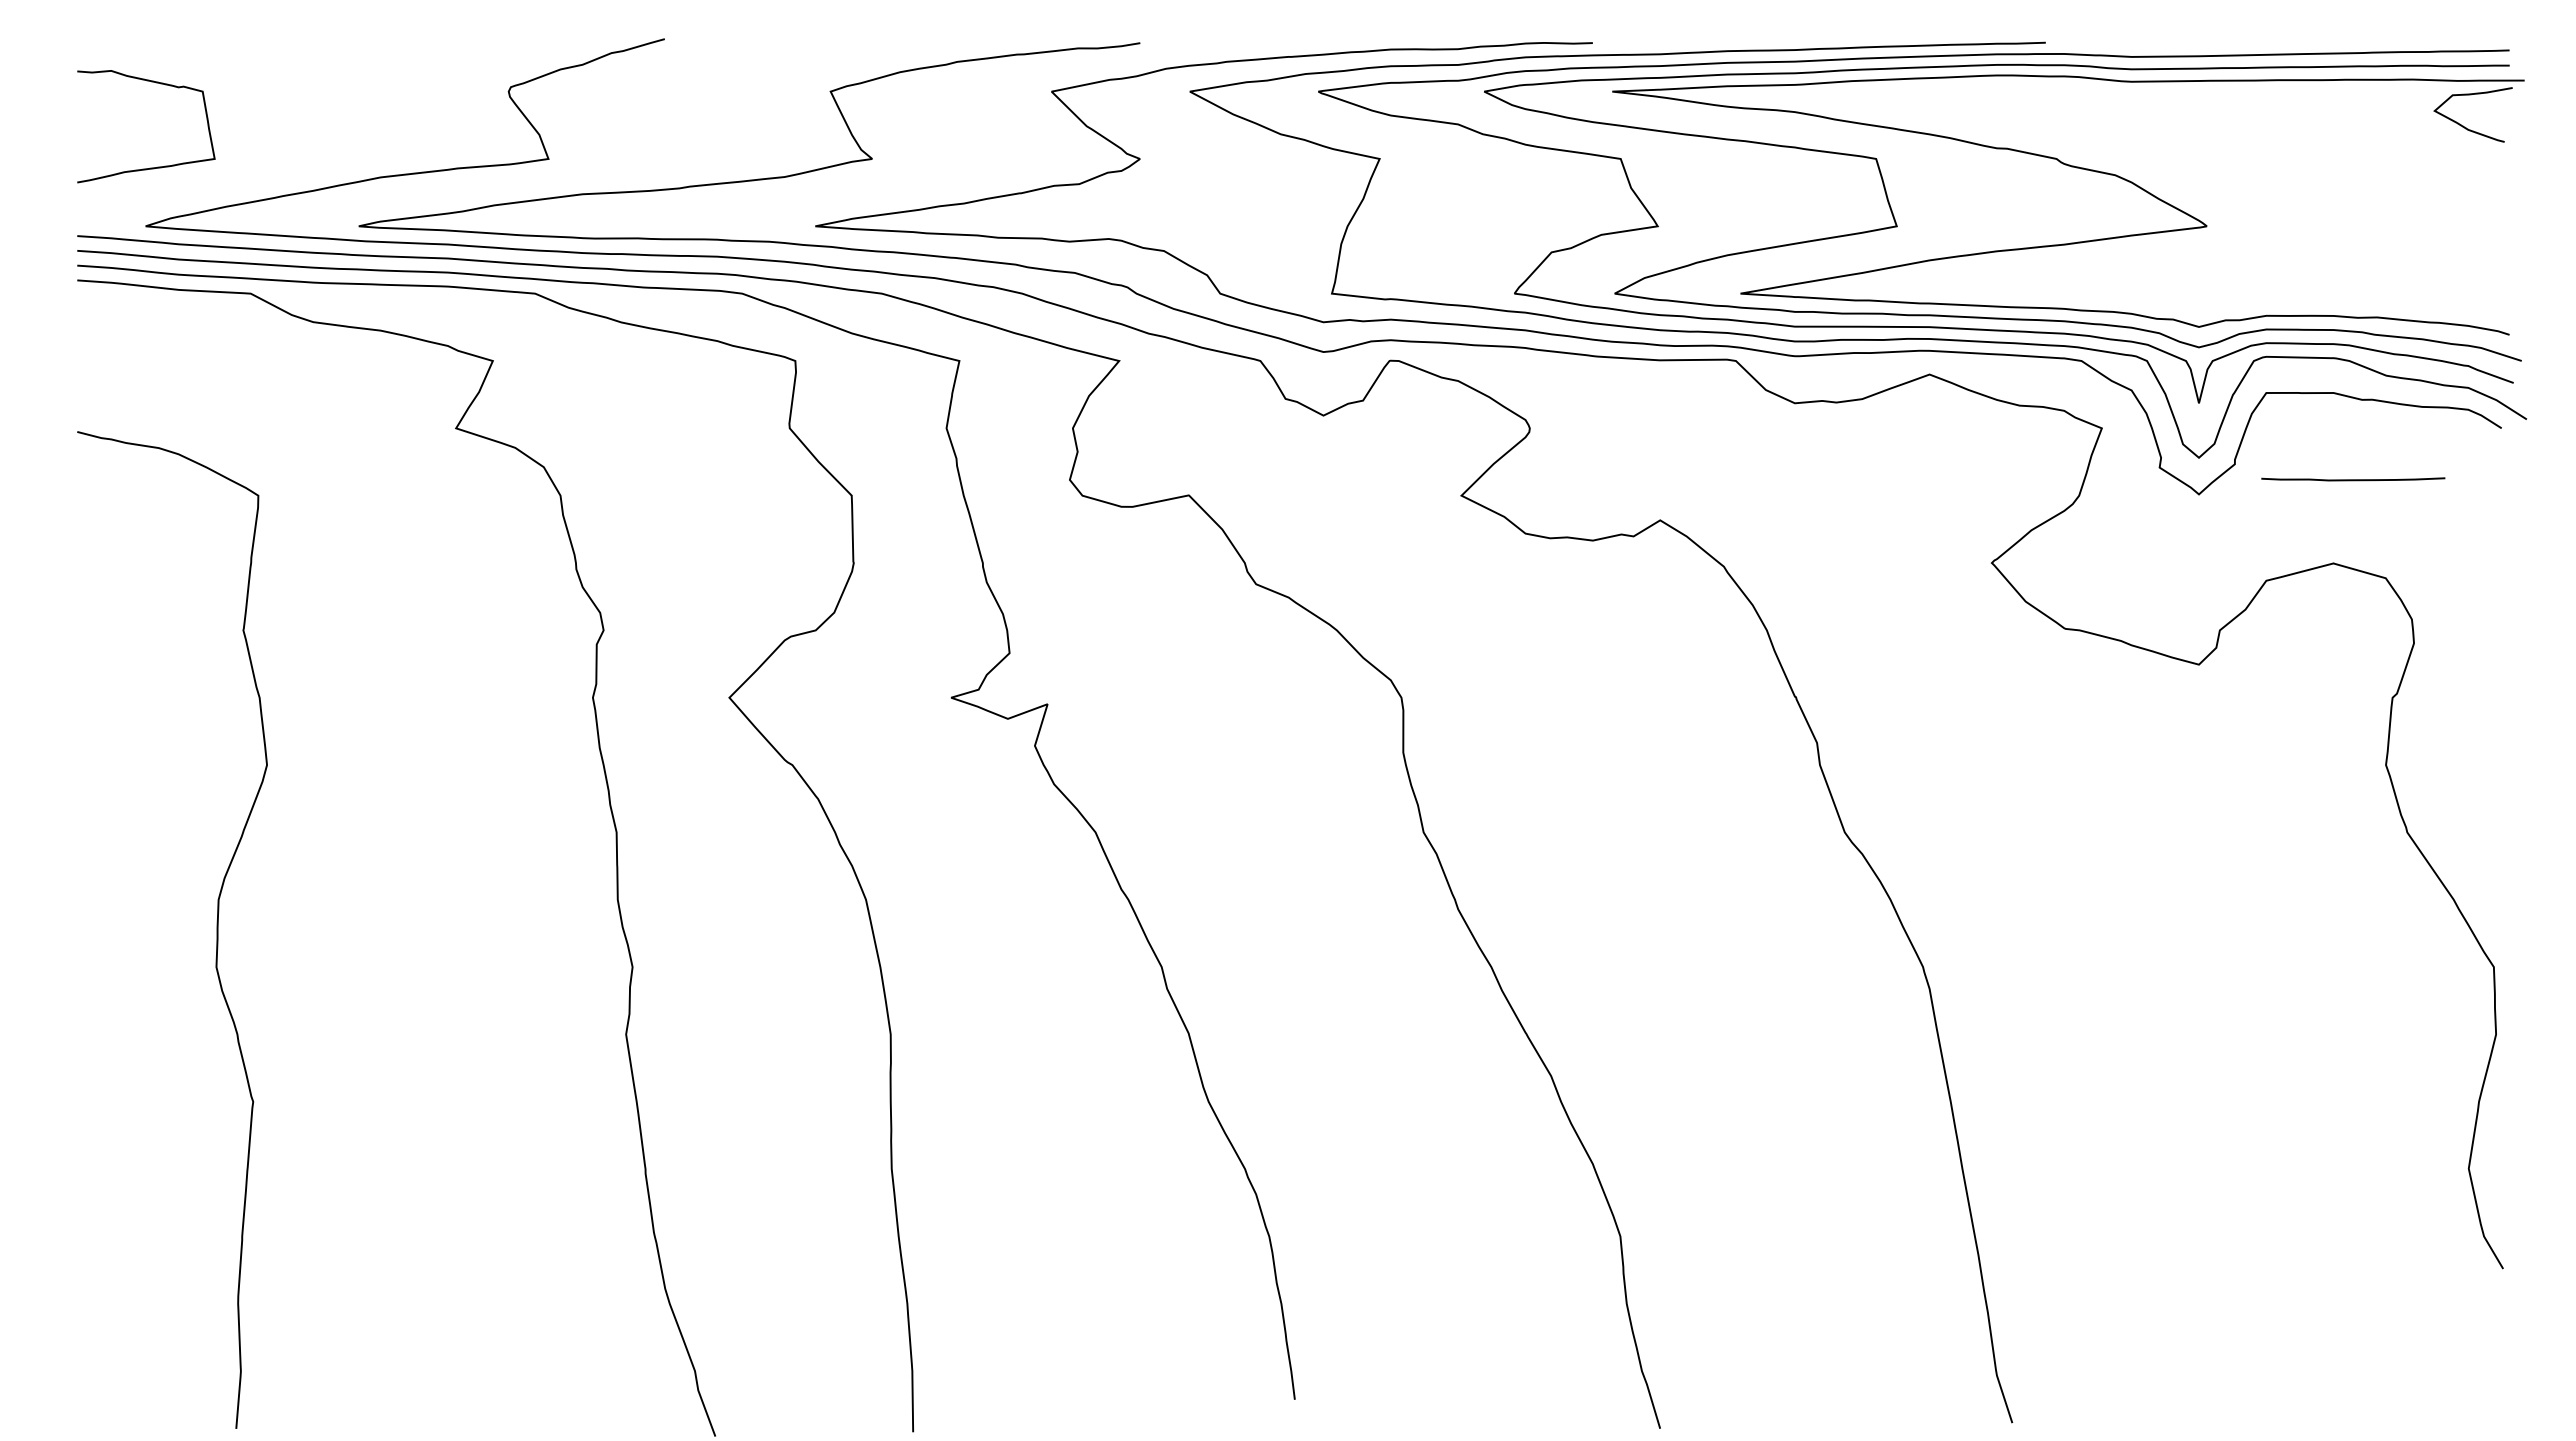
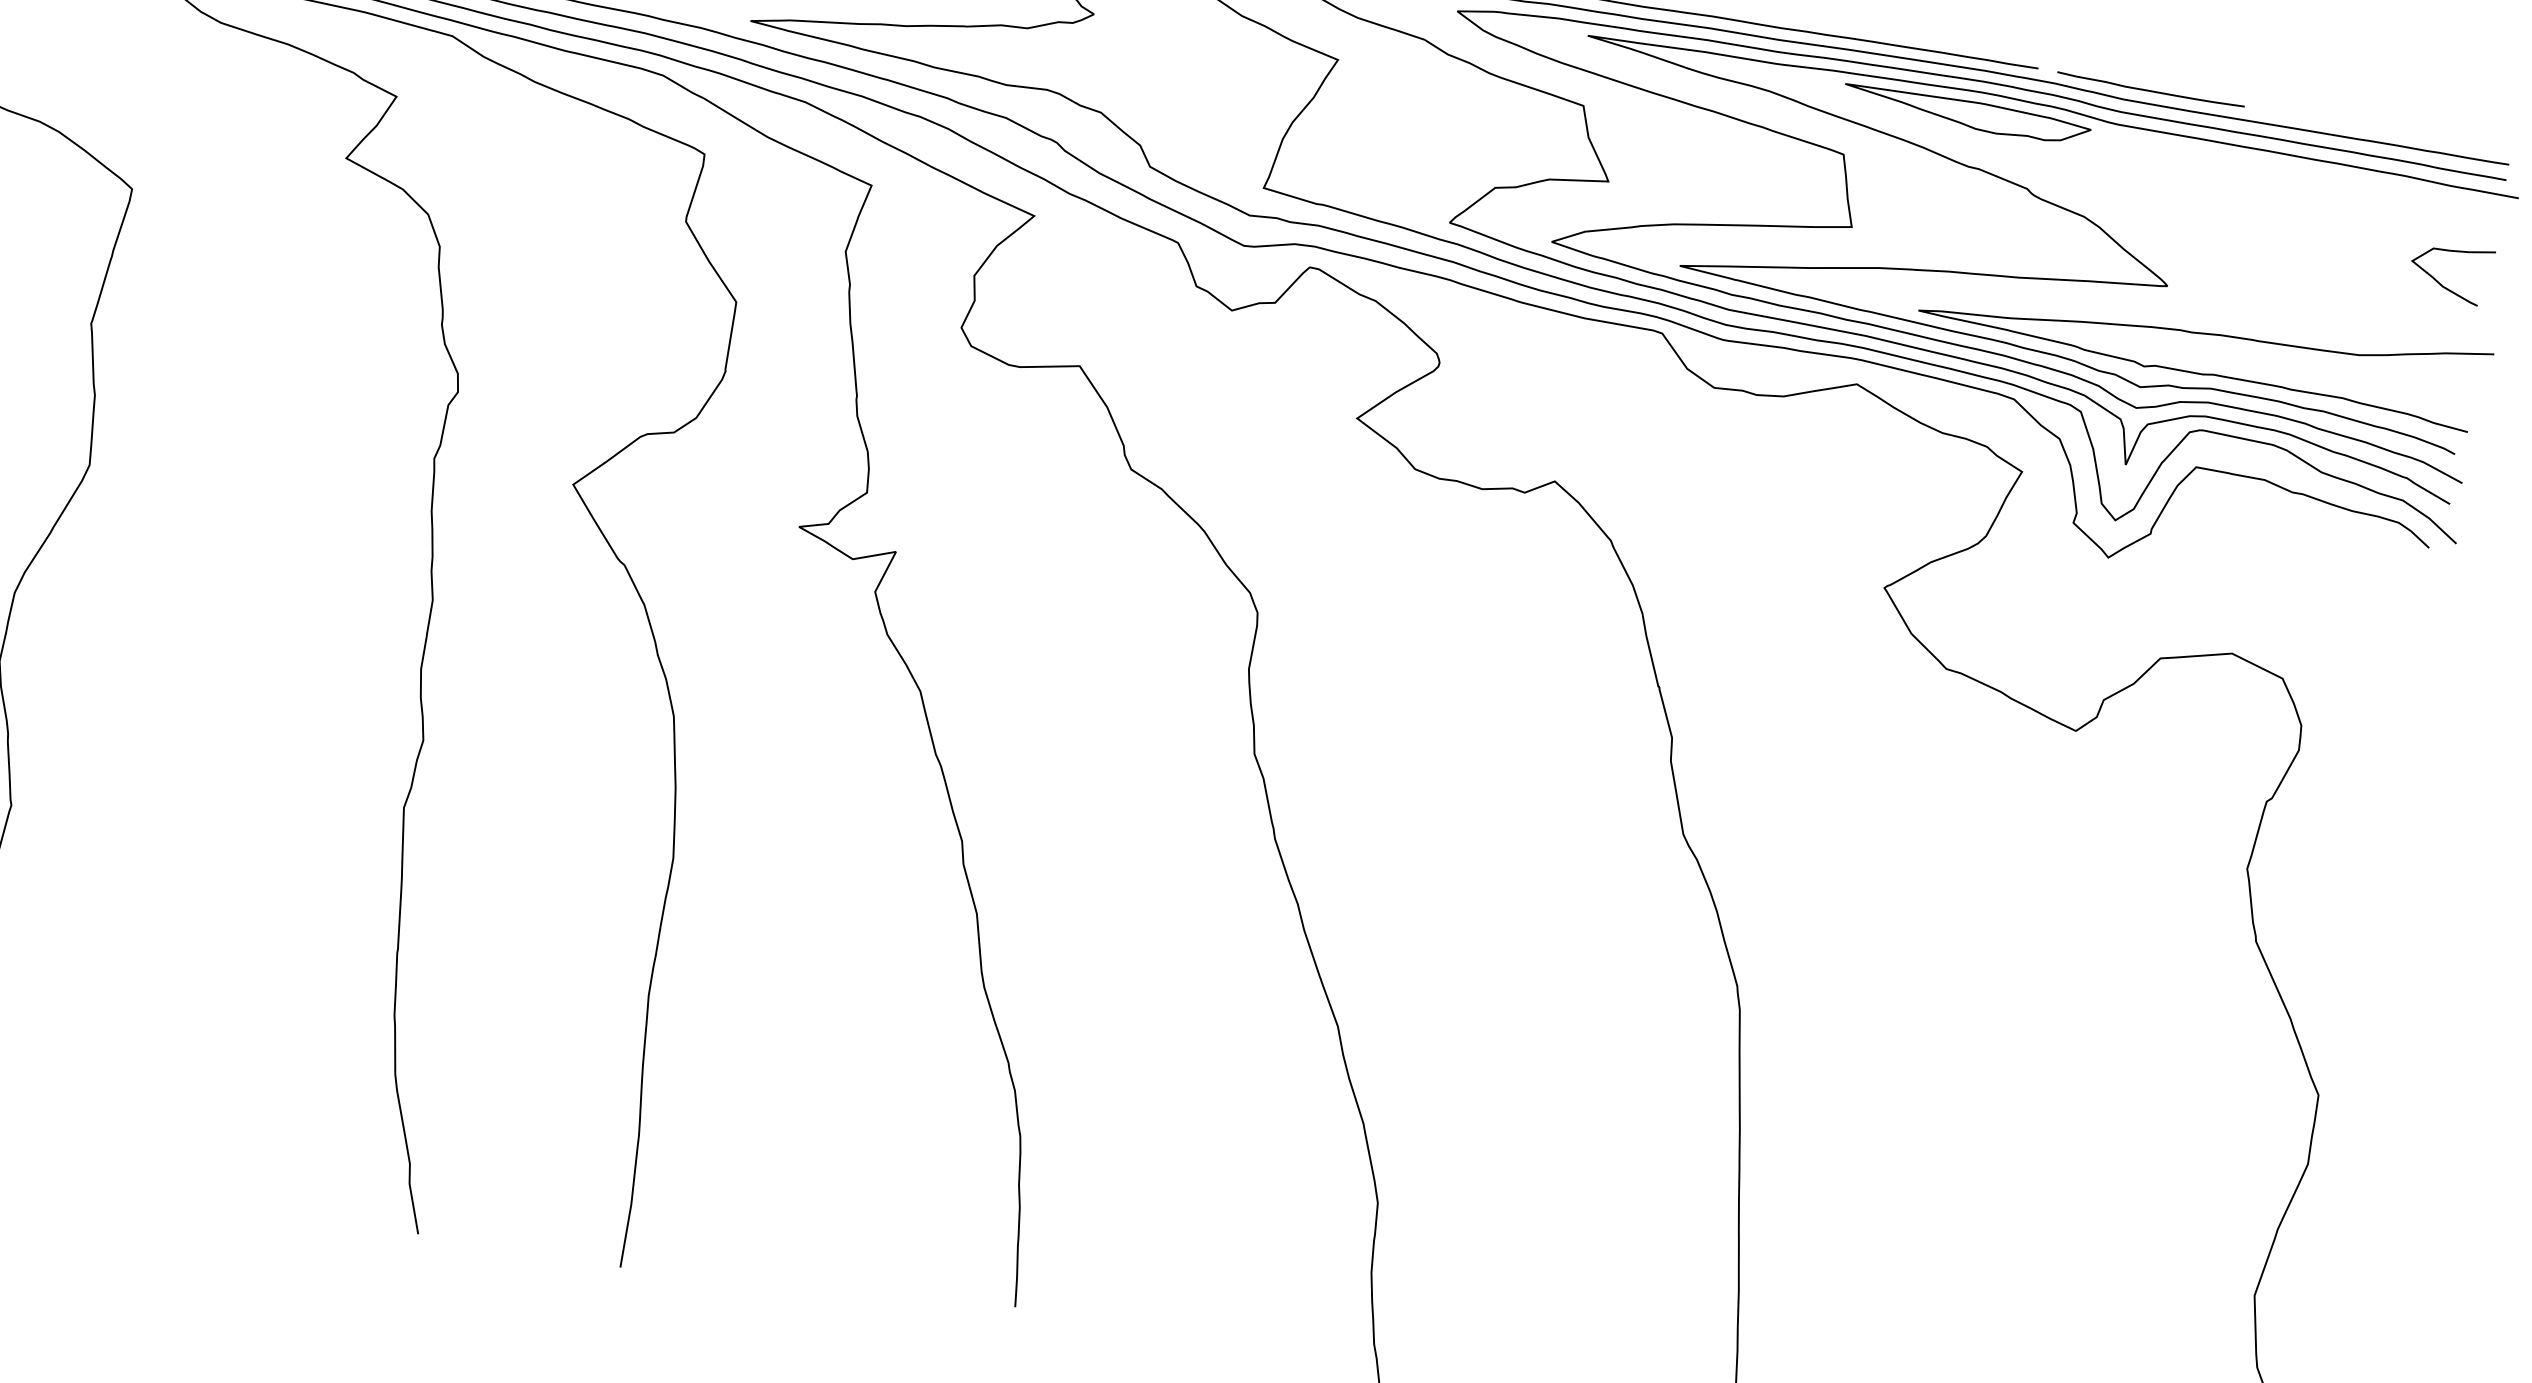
part: (1985, 98) -> (1966, 113), added
curve: (2463, 125) -> (2438, 281), moved
curve: (2251, 265) -> (2205, 334), added
curve: (2353, 479) -> (2151, 90), moved

